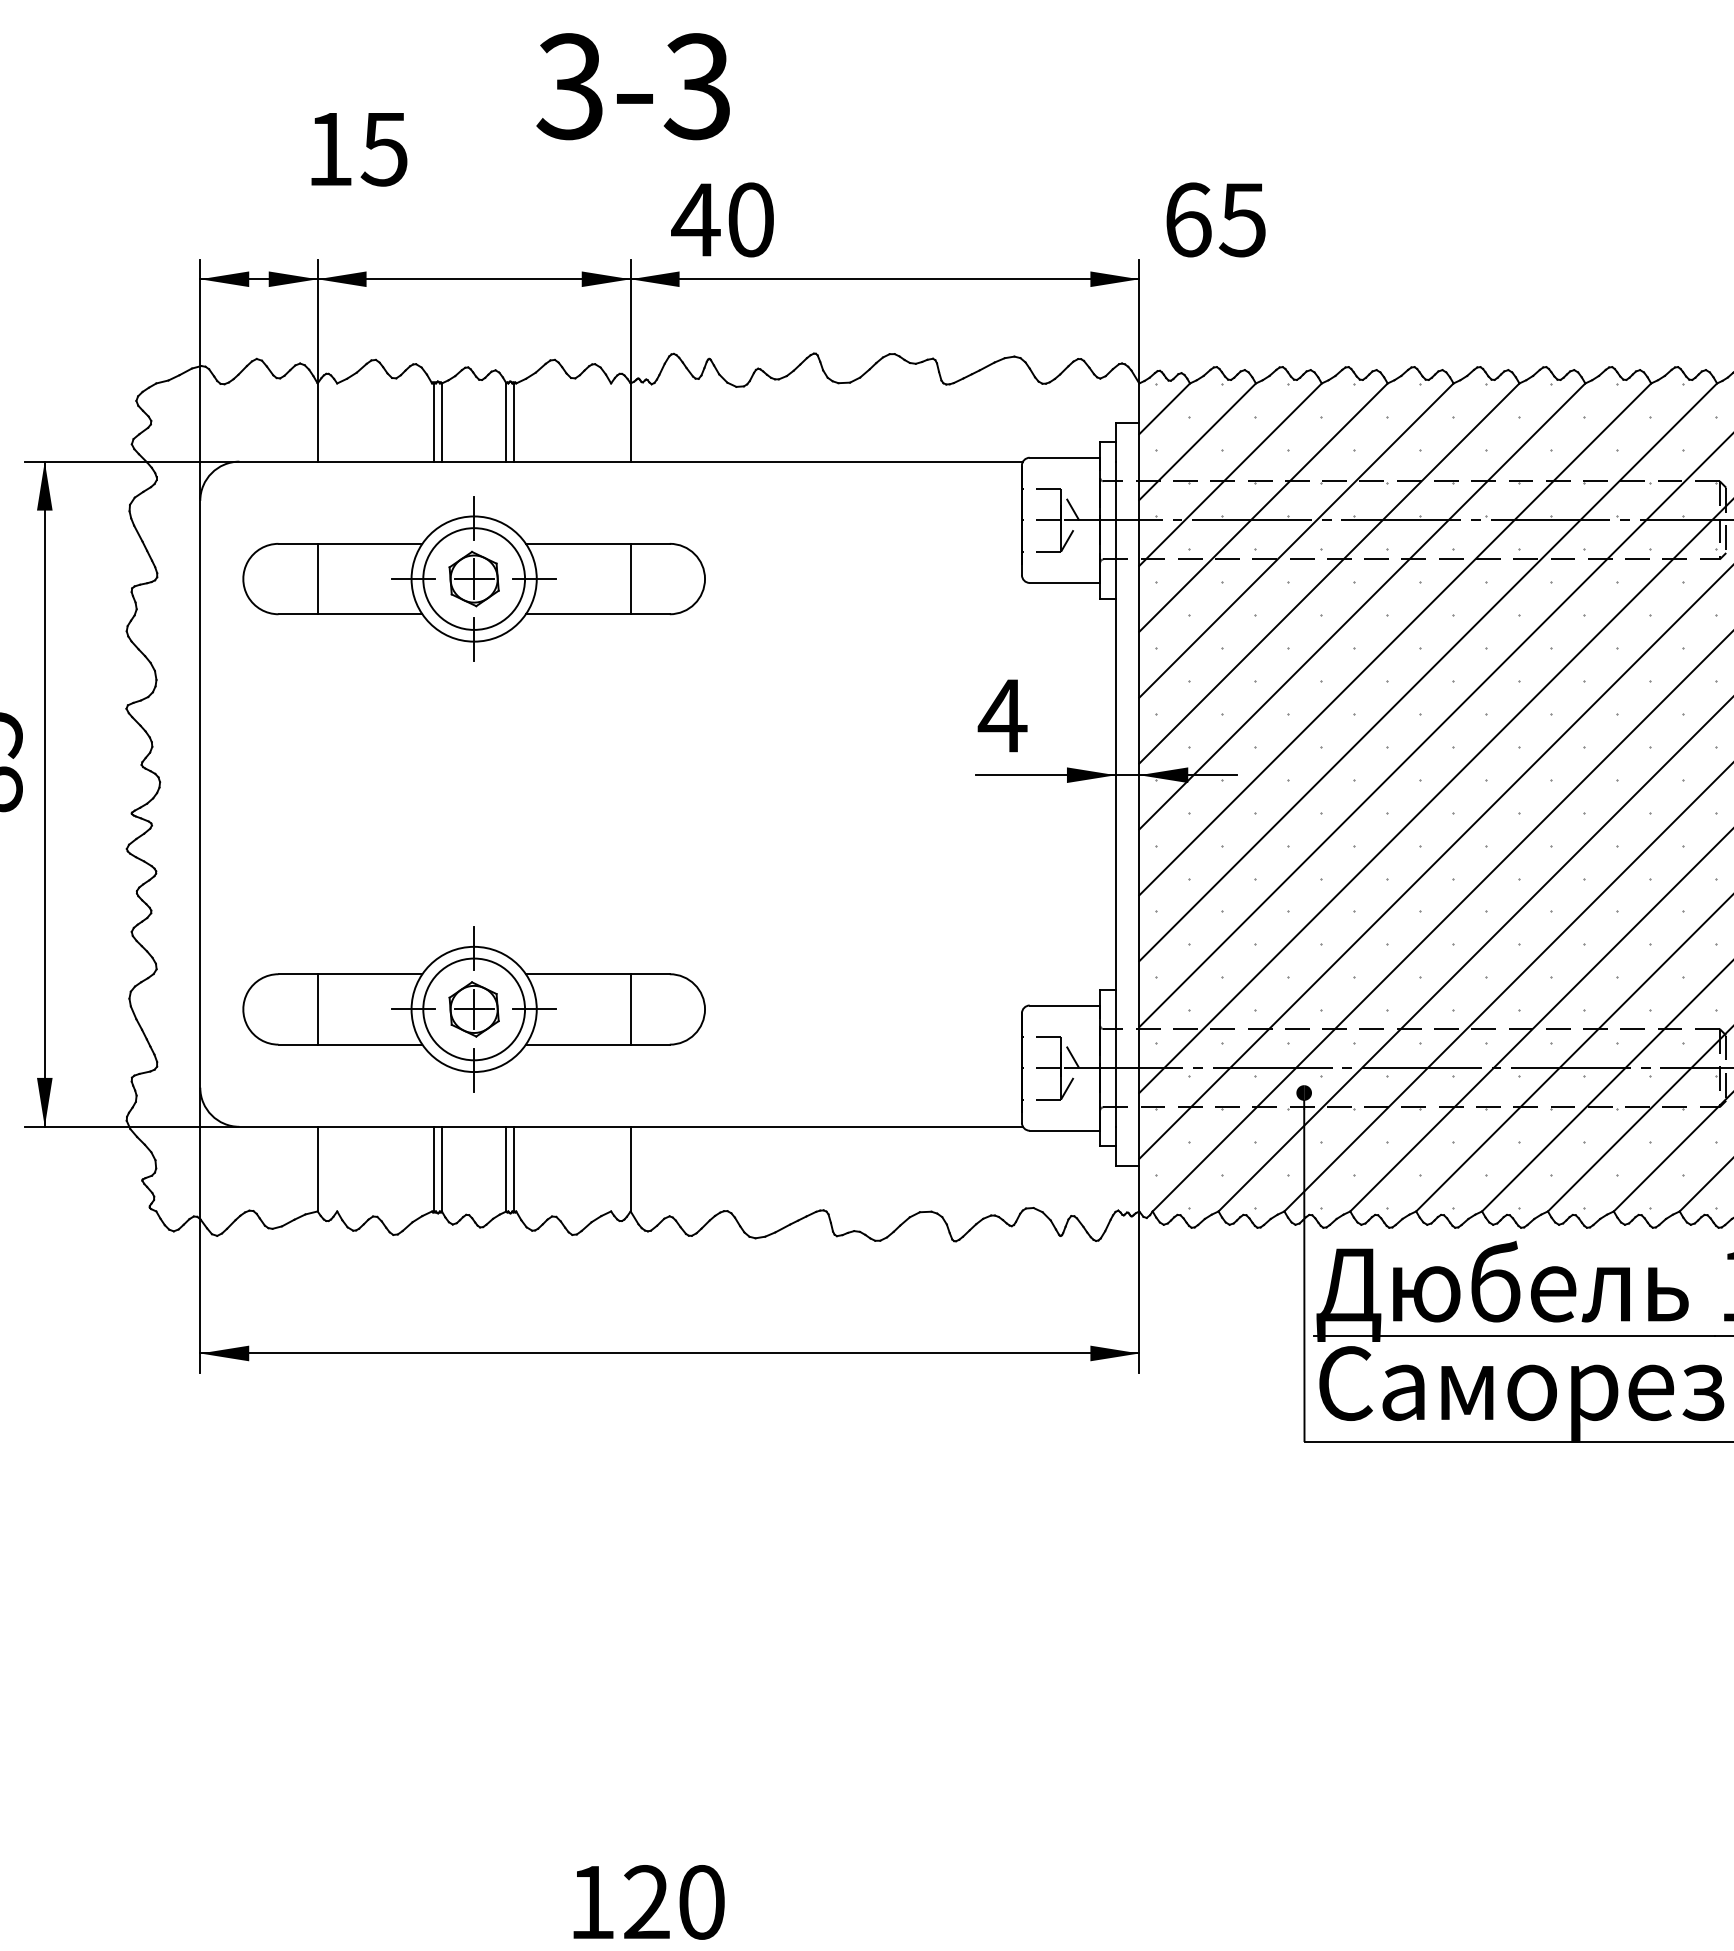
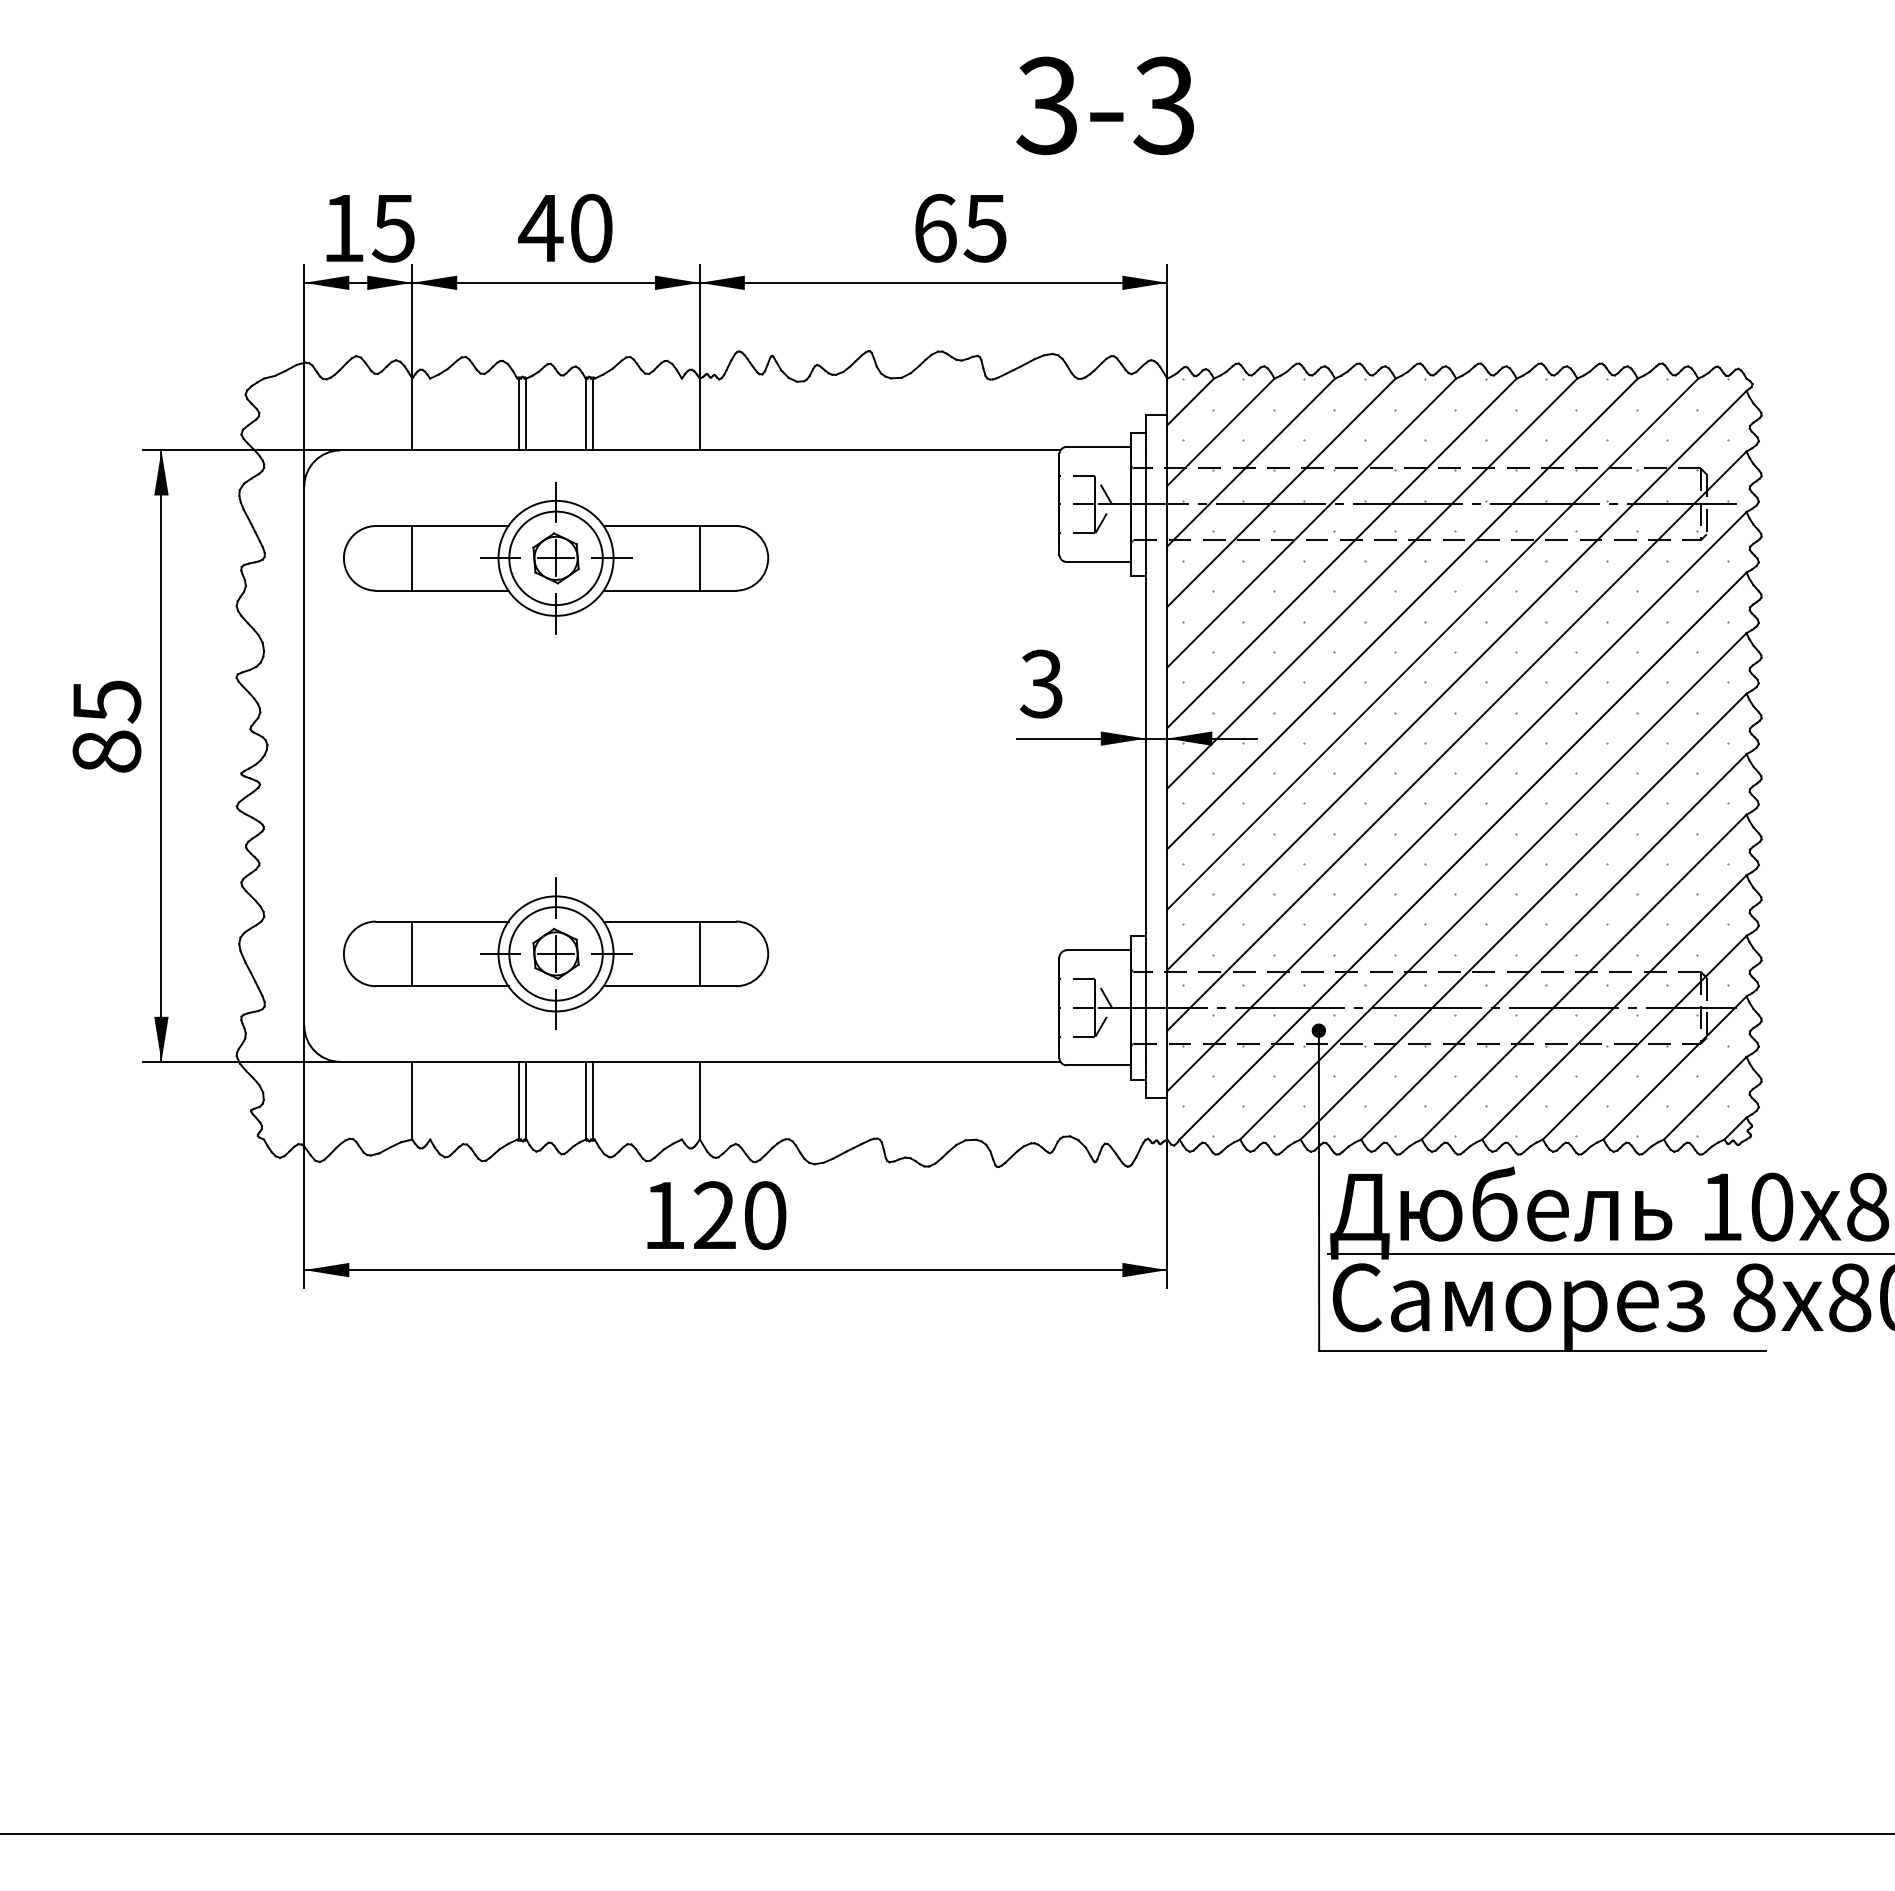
text: (632, 86) -> (1104, 105), moved
text: (359, 149) -> (370, 228), moved
text: (722, 220) -> (565, 228), moved
text: (1215, 220) -> (960, 228), moved
text: (1002, 715) -> (1041, 683), 4 -> 3
text: (648, 1902) -> (716, 1215), moved

